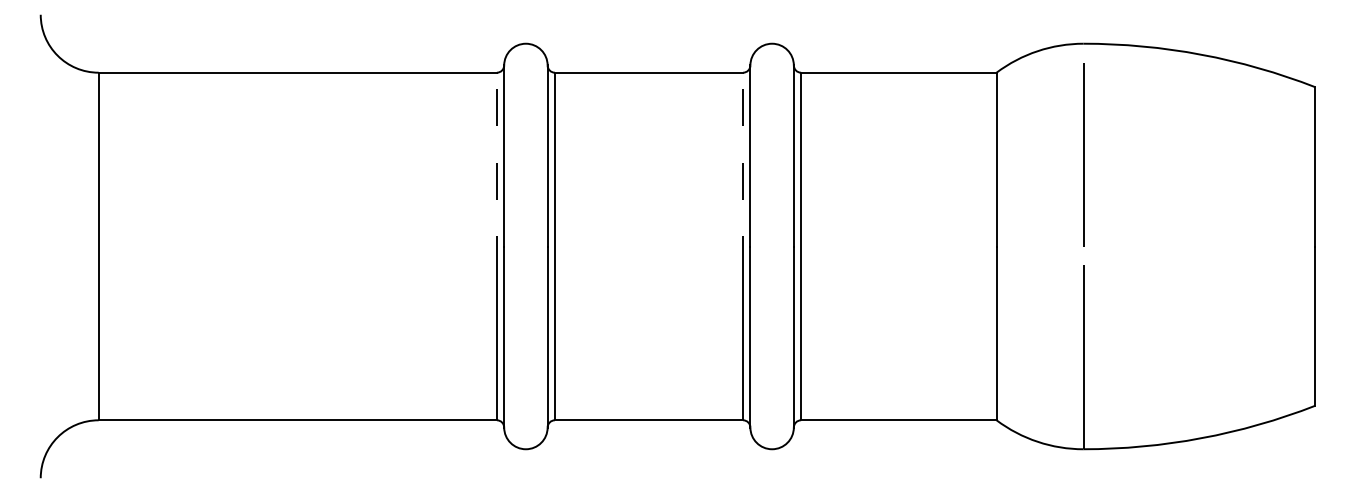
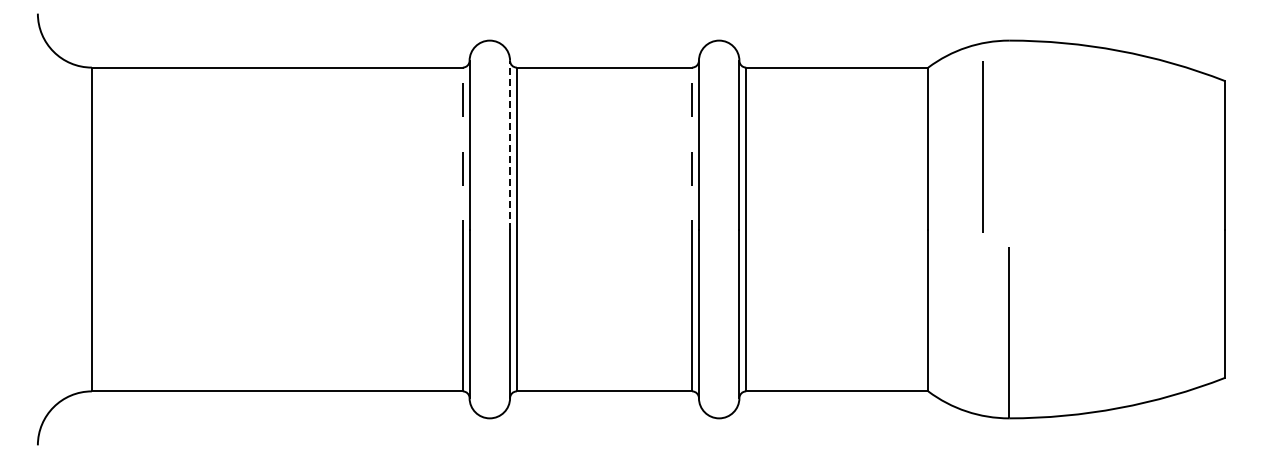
line: (1082, 154) -> (982, 146), moved
line: (548, 155) -> (510, 144), solid -> dashed

